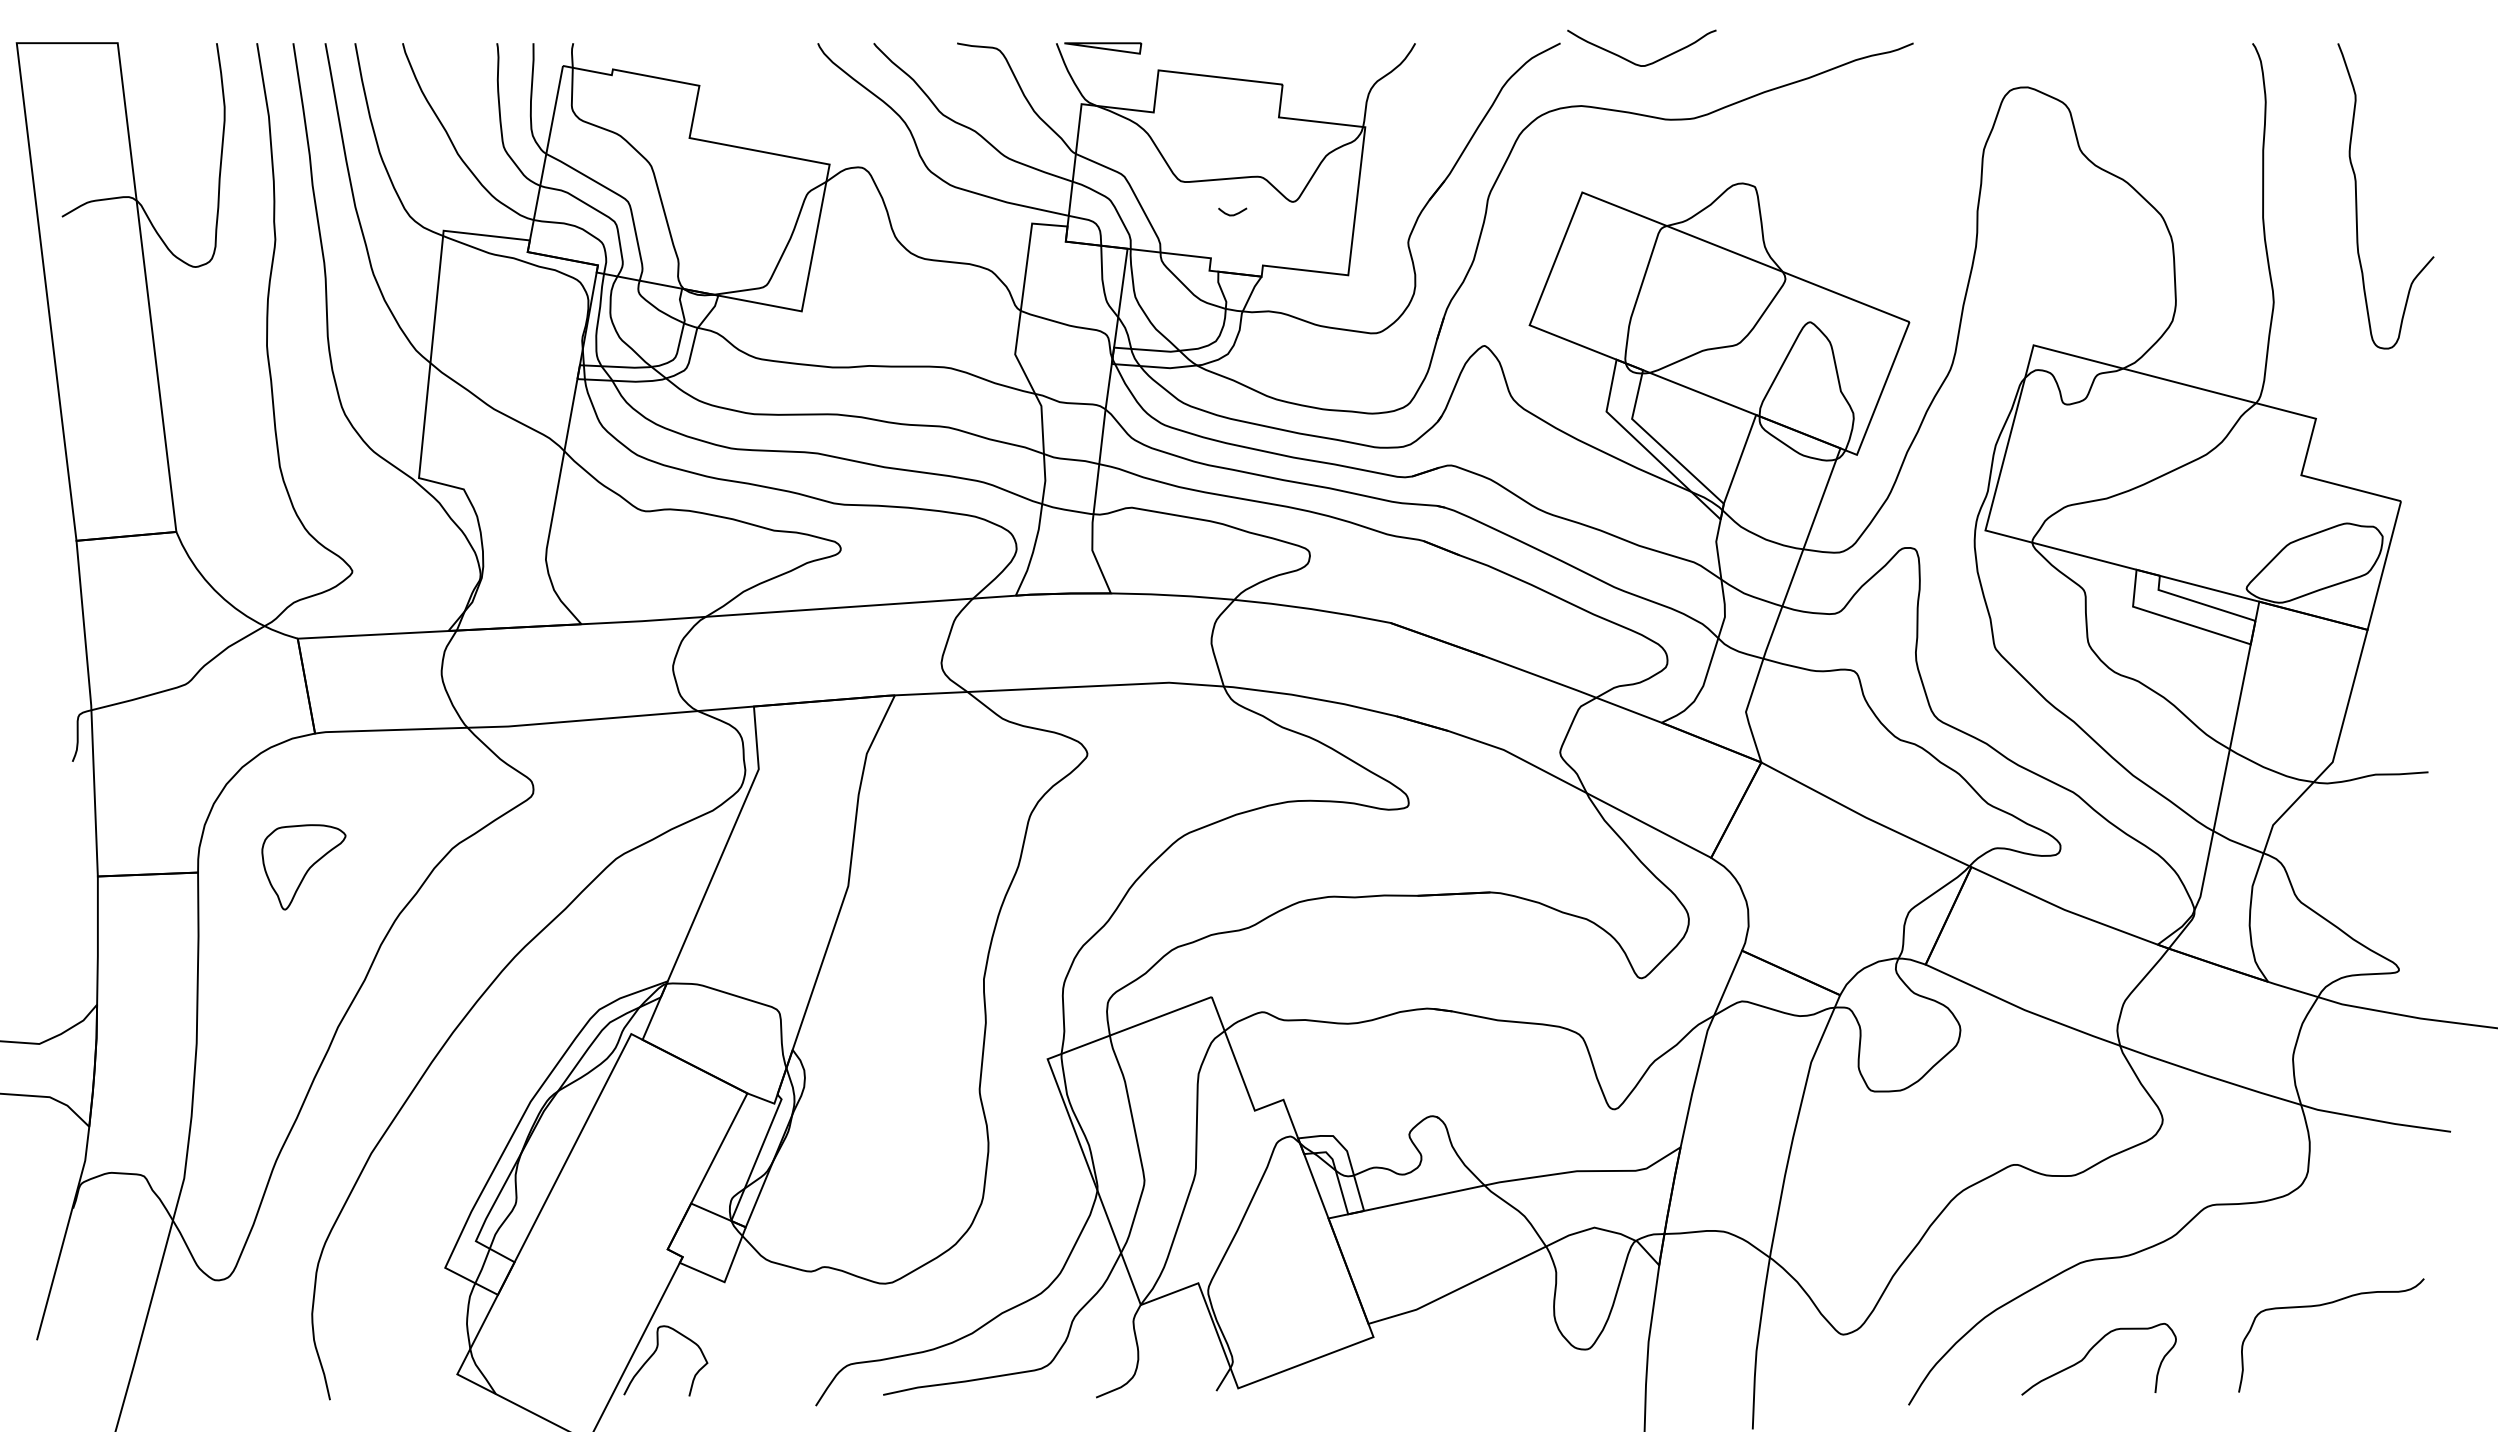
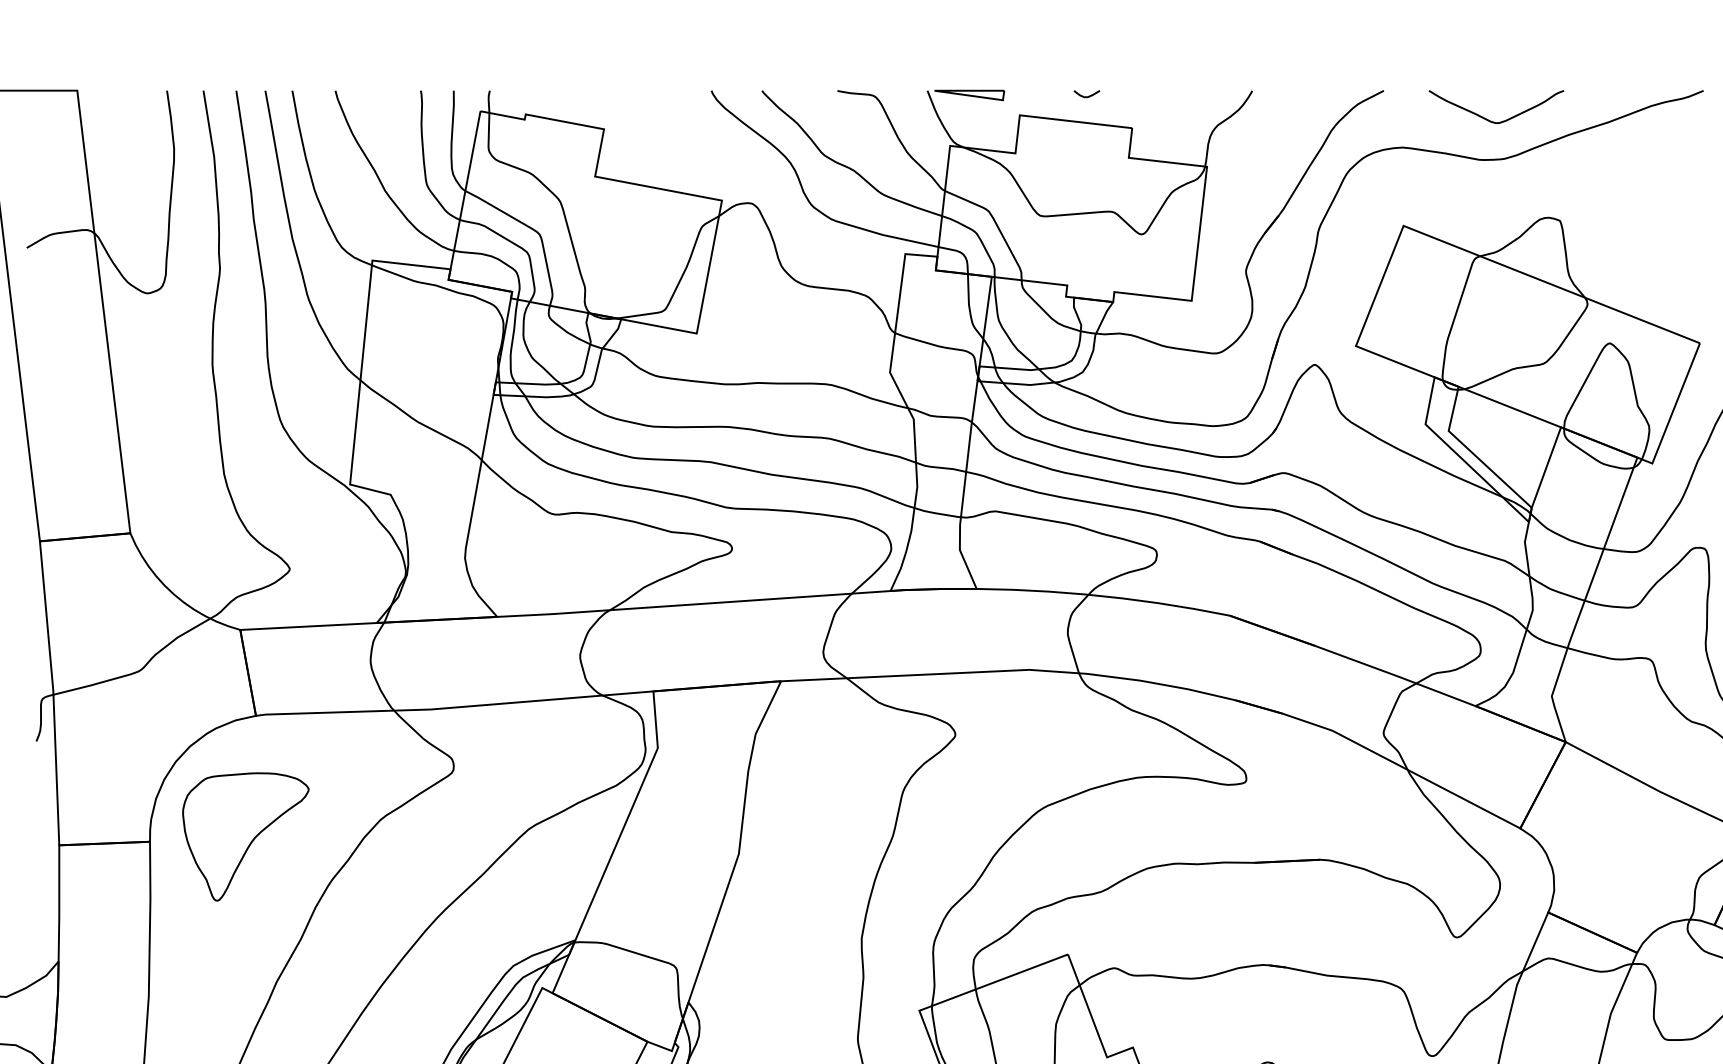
curve: (1634, 62) -> (1489, 119), moved
curve: (1232, 214) -> (1086, 96), moved
part: (303, 867) -> (245, 837), size x1.67

